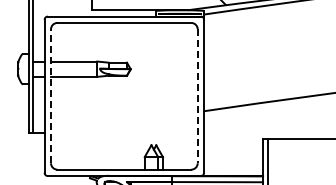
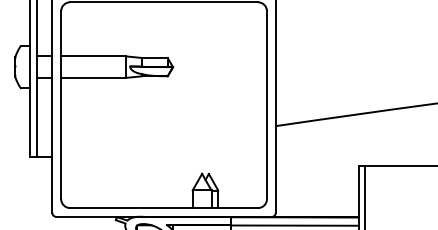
line: (51, 96) -> (61, 105), dashed -> solid
line: (197, 96) -> (266, 105), dashed -> solid

